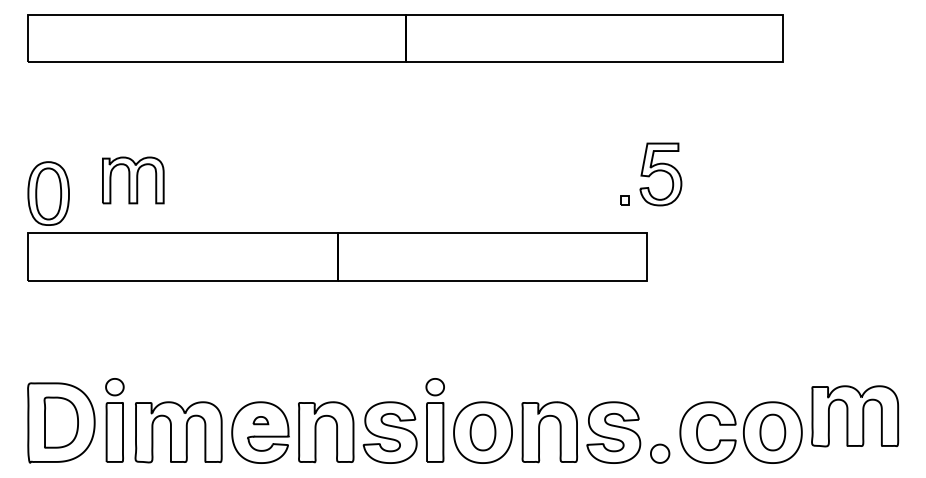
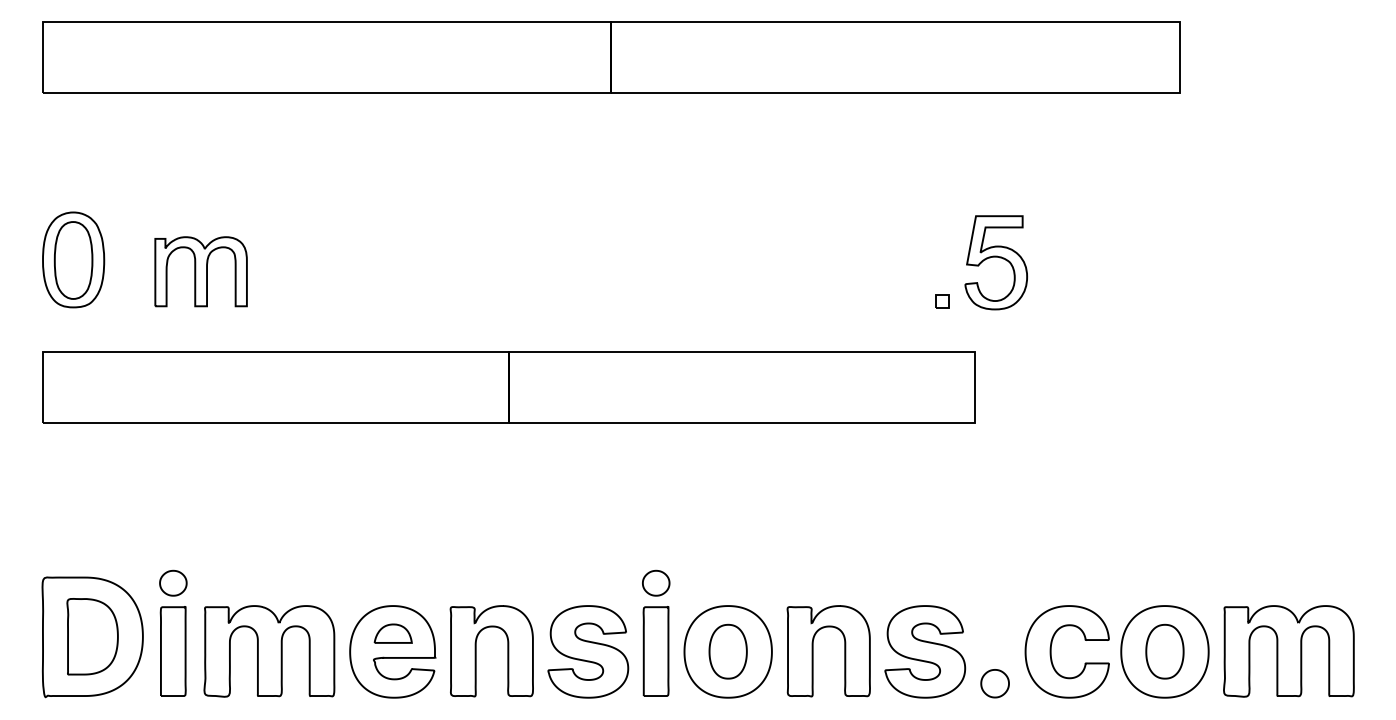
part: (48, 193) -> (73, 259), moved
part: (855, 416) -> (1289, 651), moved
part: (260, 420) -> (392, 633), size x1.67

